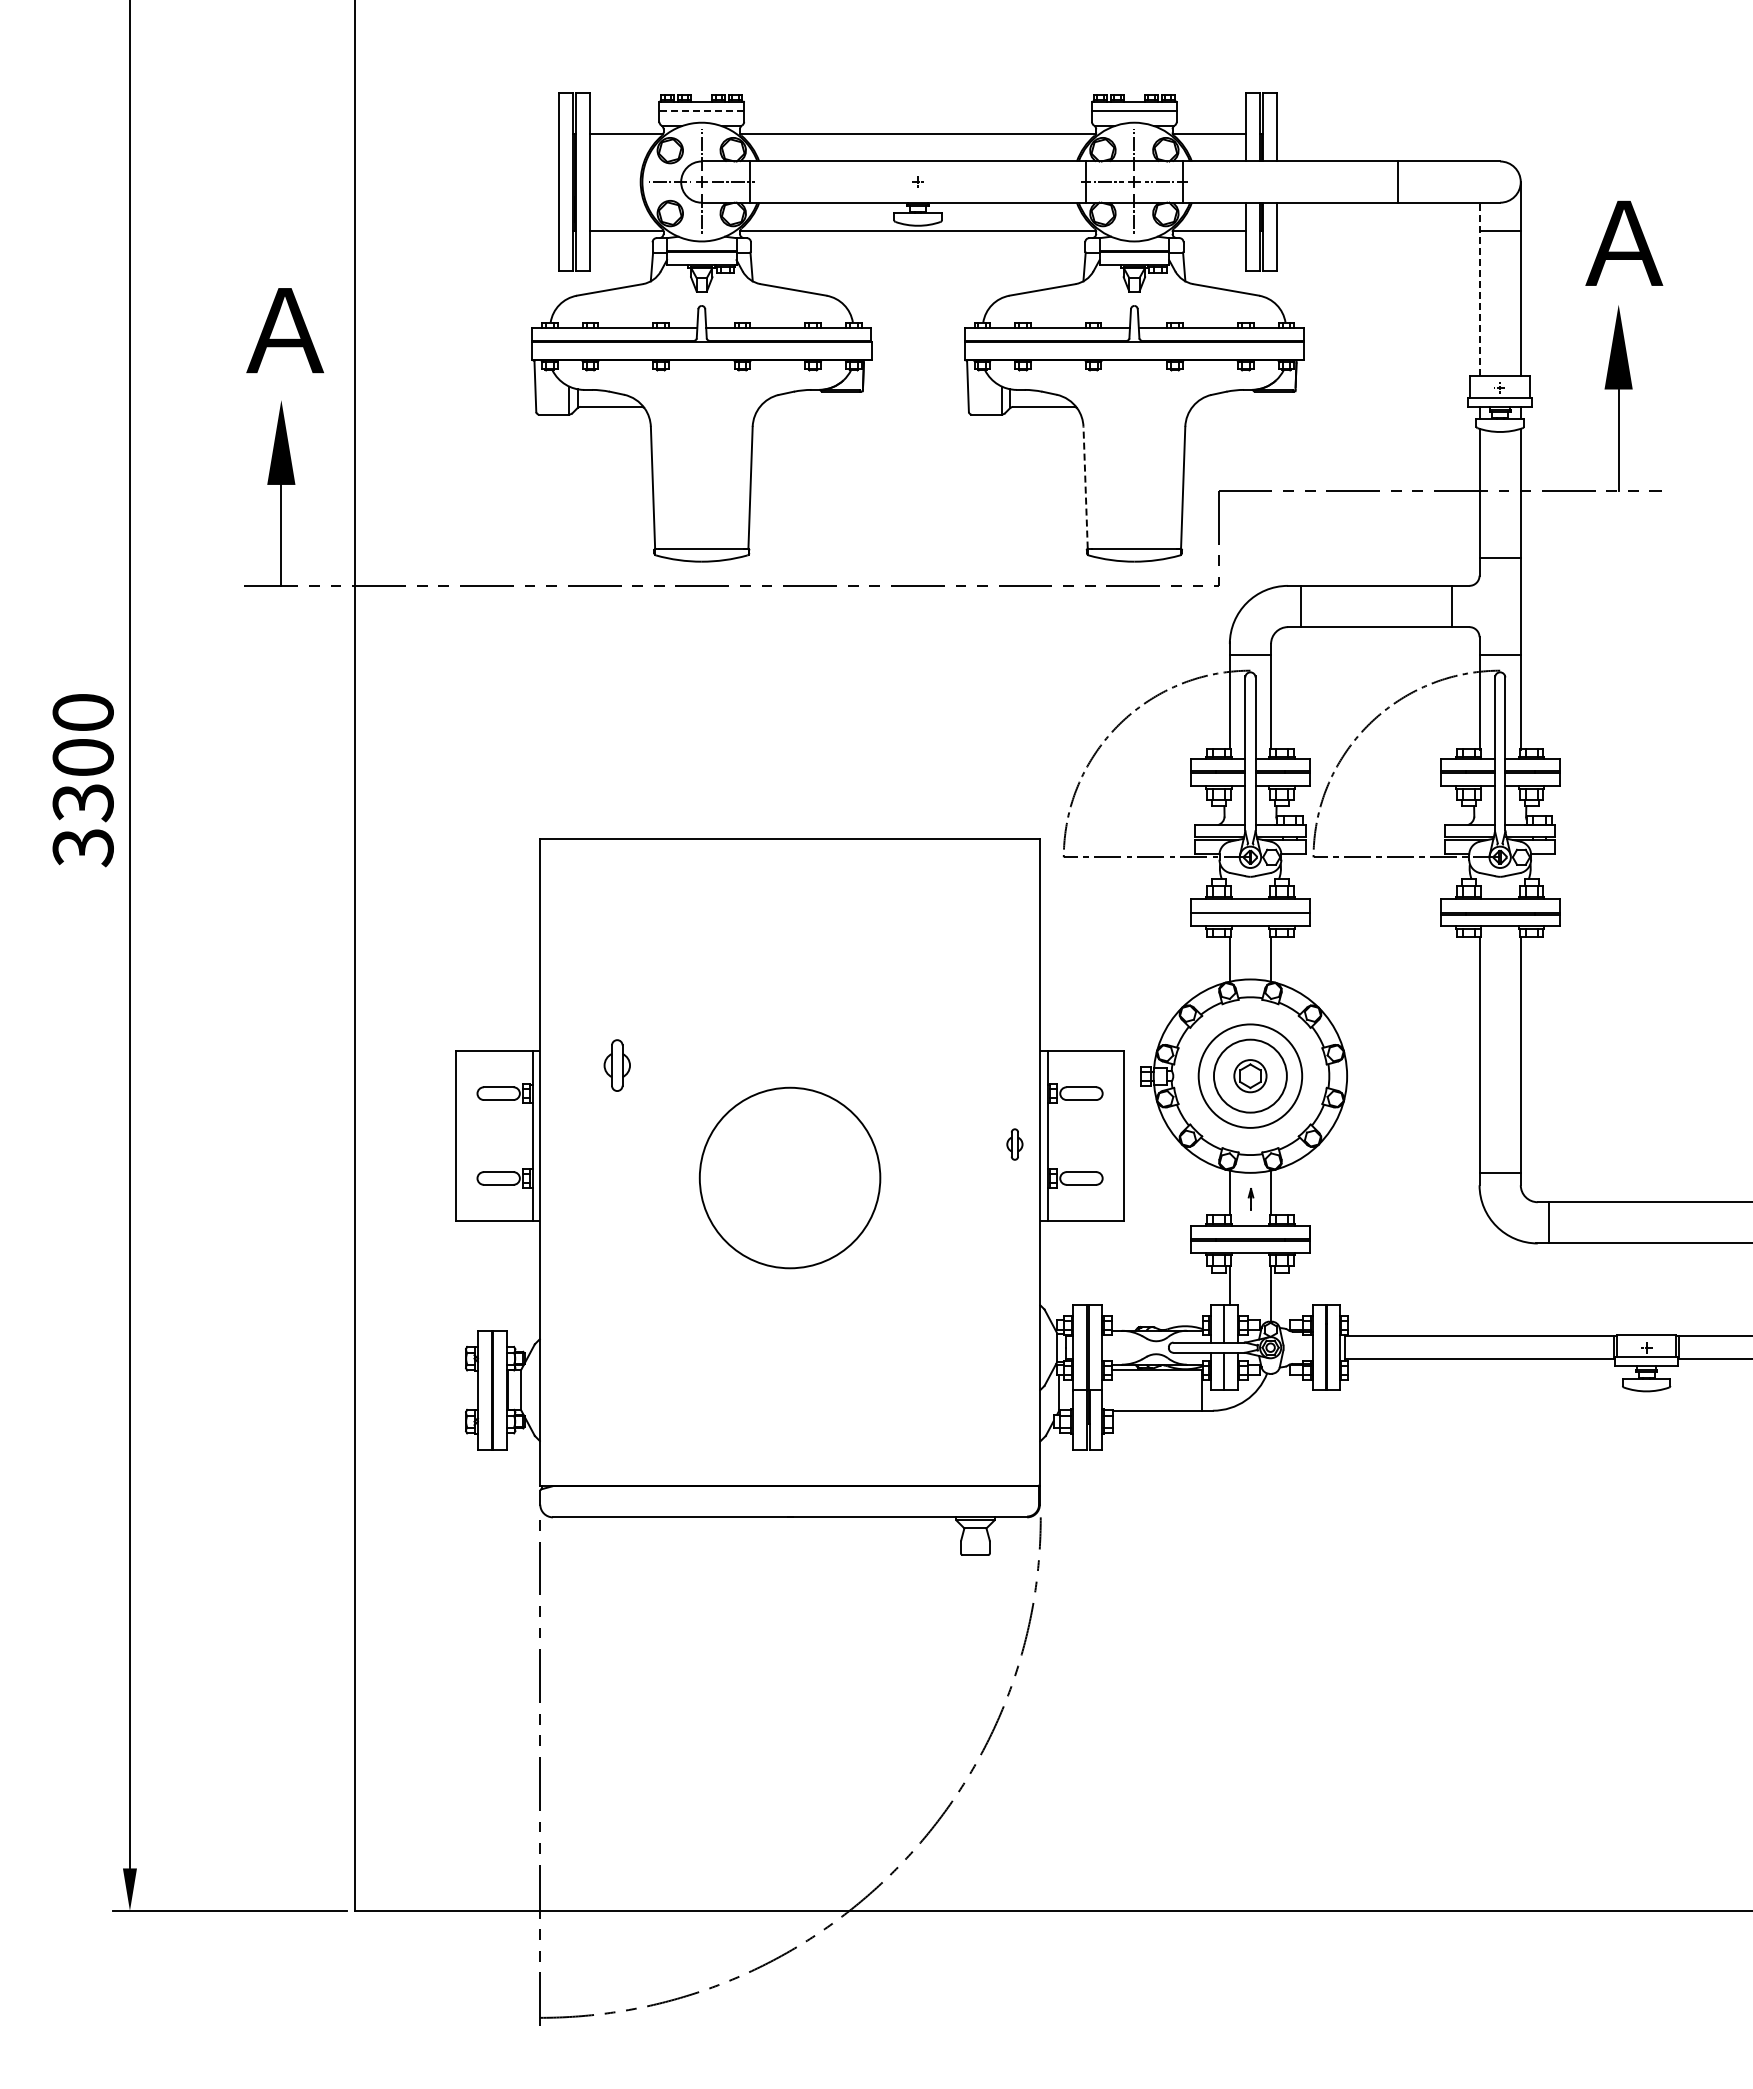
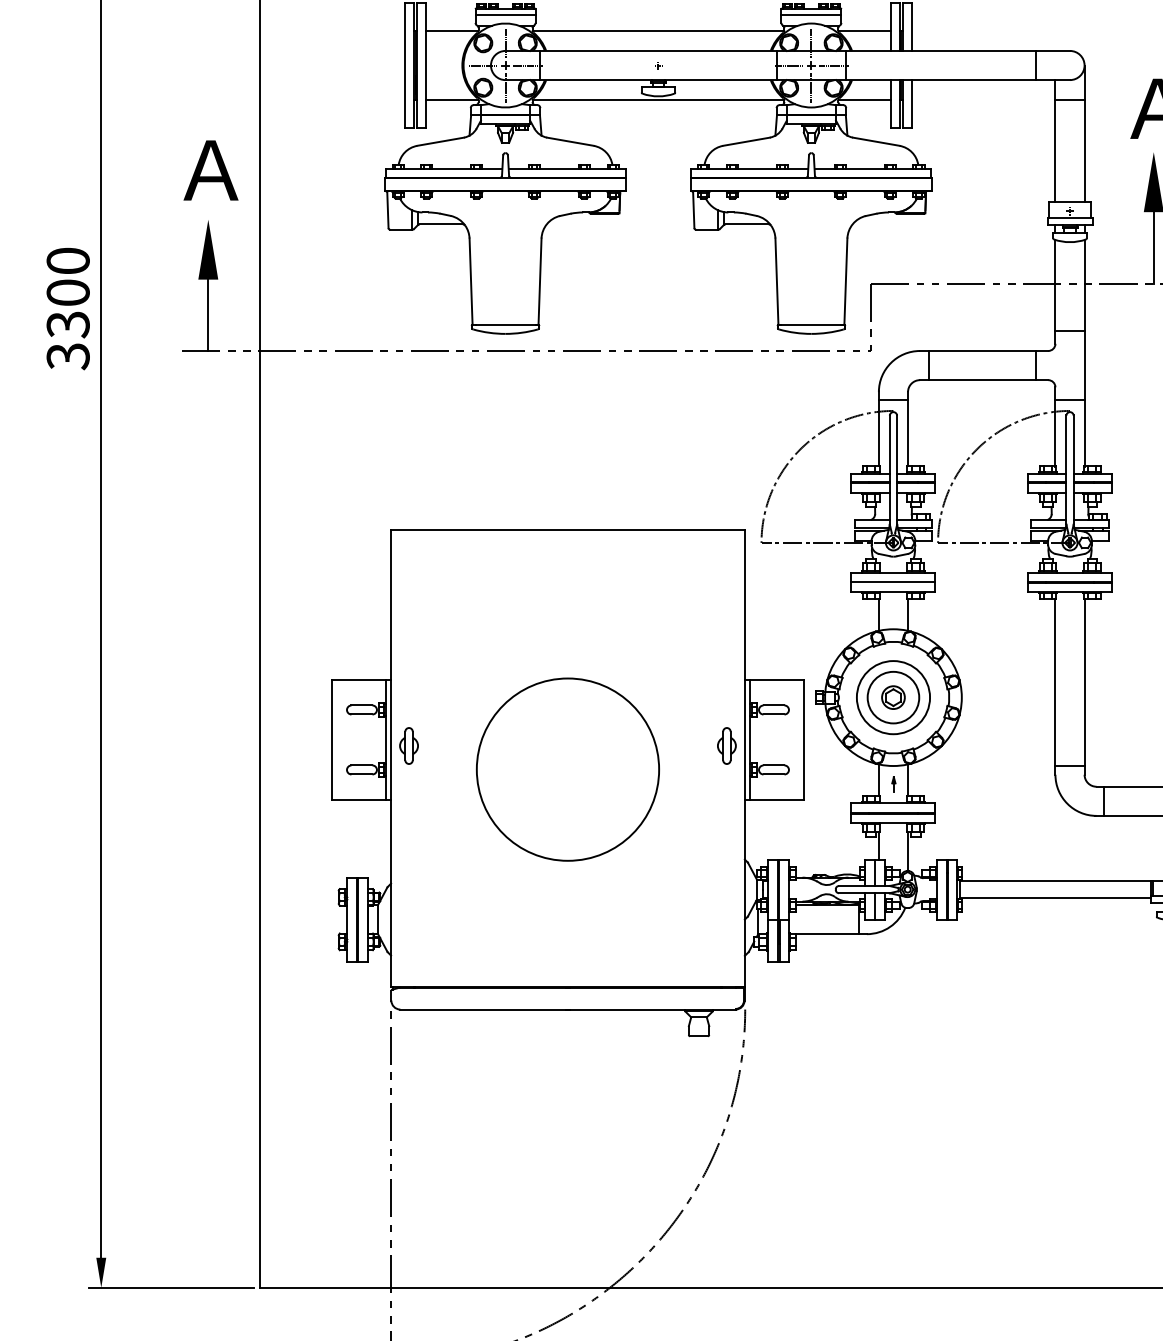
line: (701, 110) -> (505, 14), dashed -> solid
line: (1397, 181) -> (1035, 65), moved
line: (1479, 288) -> (1055, 140), dashed -> solid
line: (1085, 487) -> (776, 281), dashed -> solid
text: (82, 780) -> (67, 309), moved
part: (616, 1065) -> (408, 745), moved
part: (1014, 1144) -> (726, 745), size x1.67
circle: (789, 1177) -> (567, 769), size x1.43

